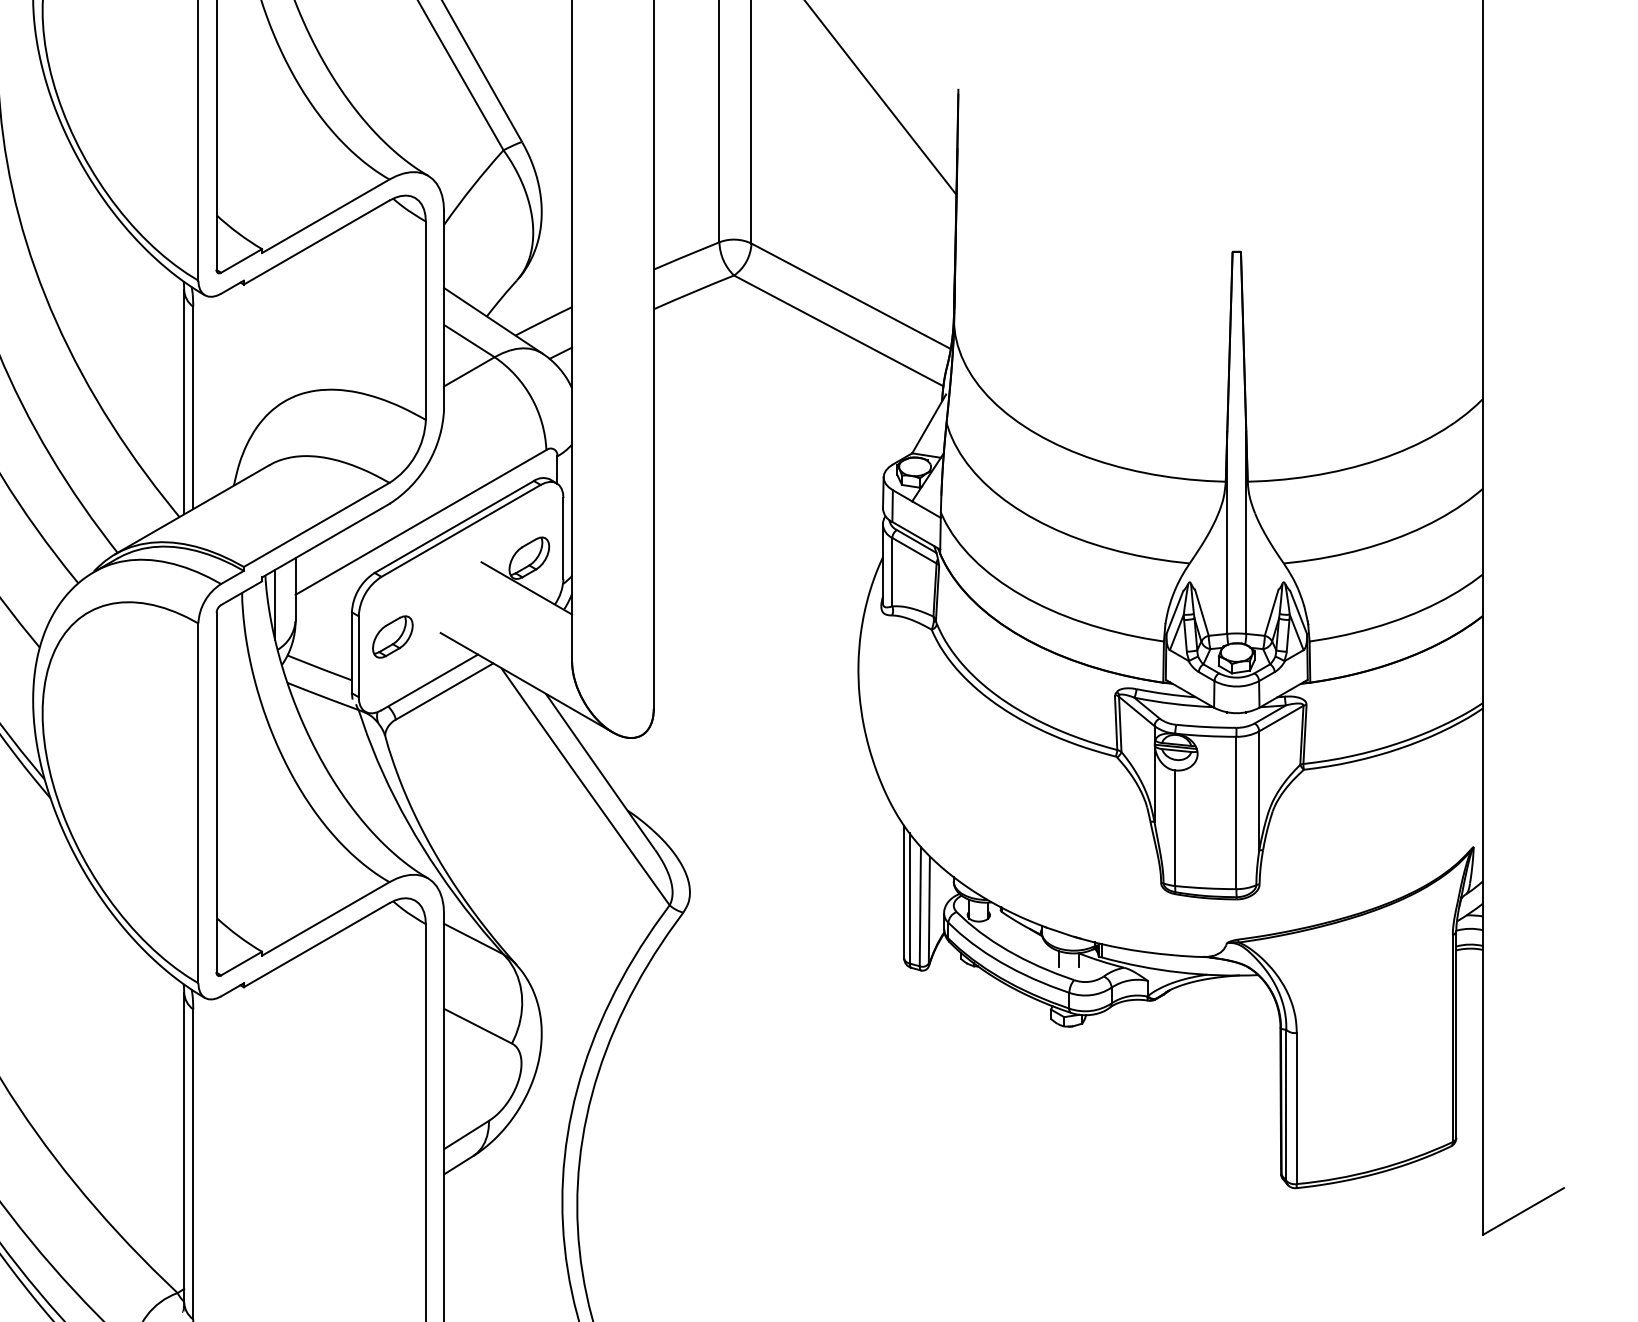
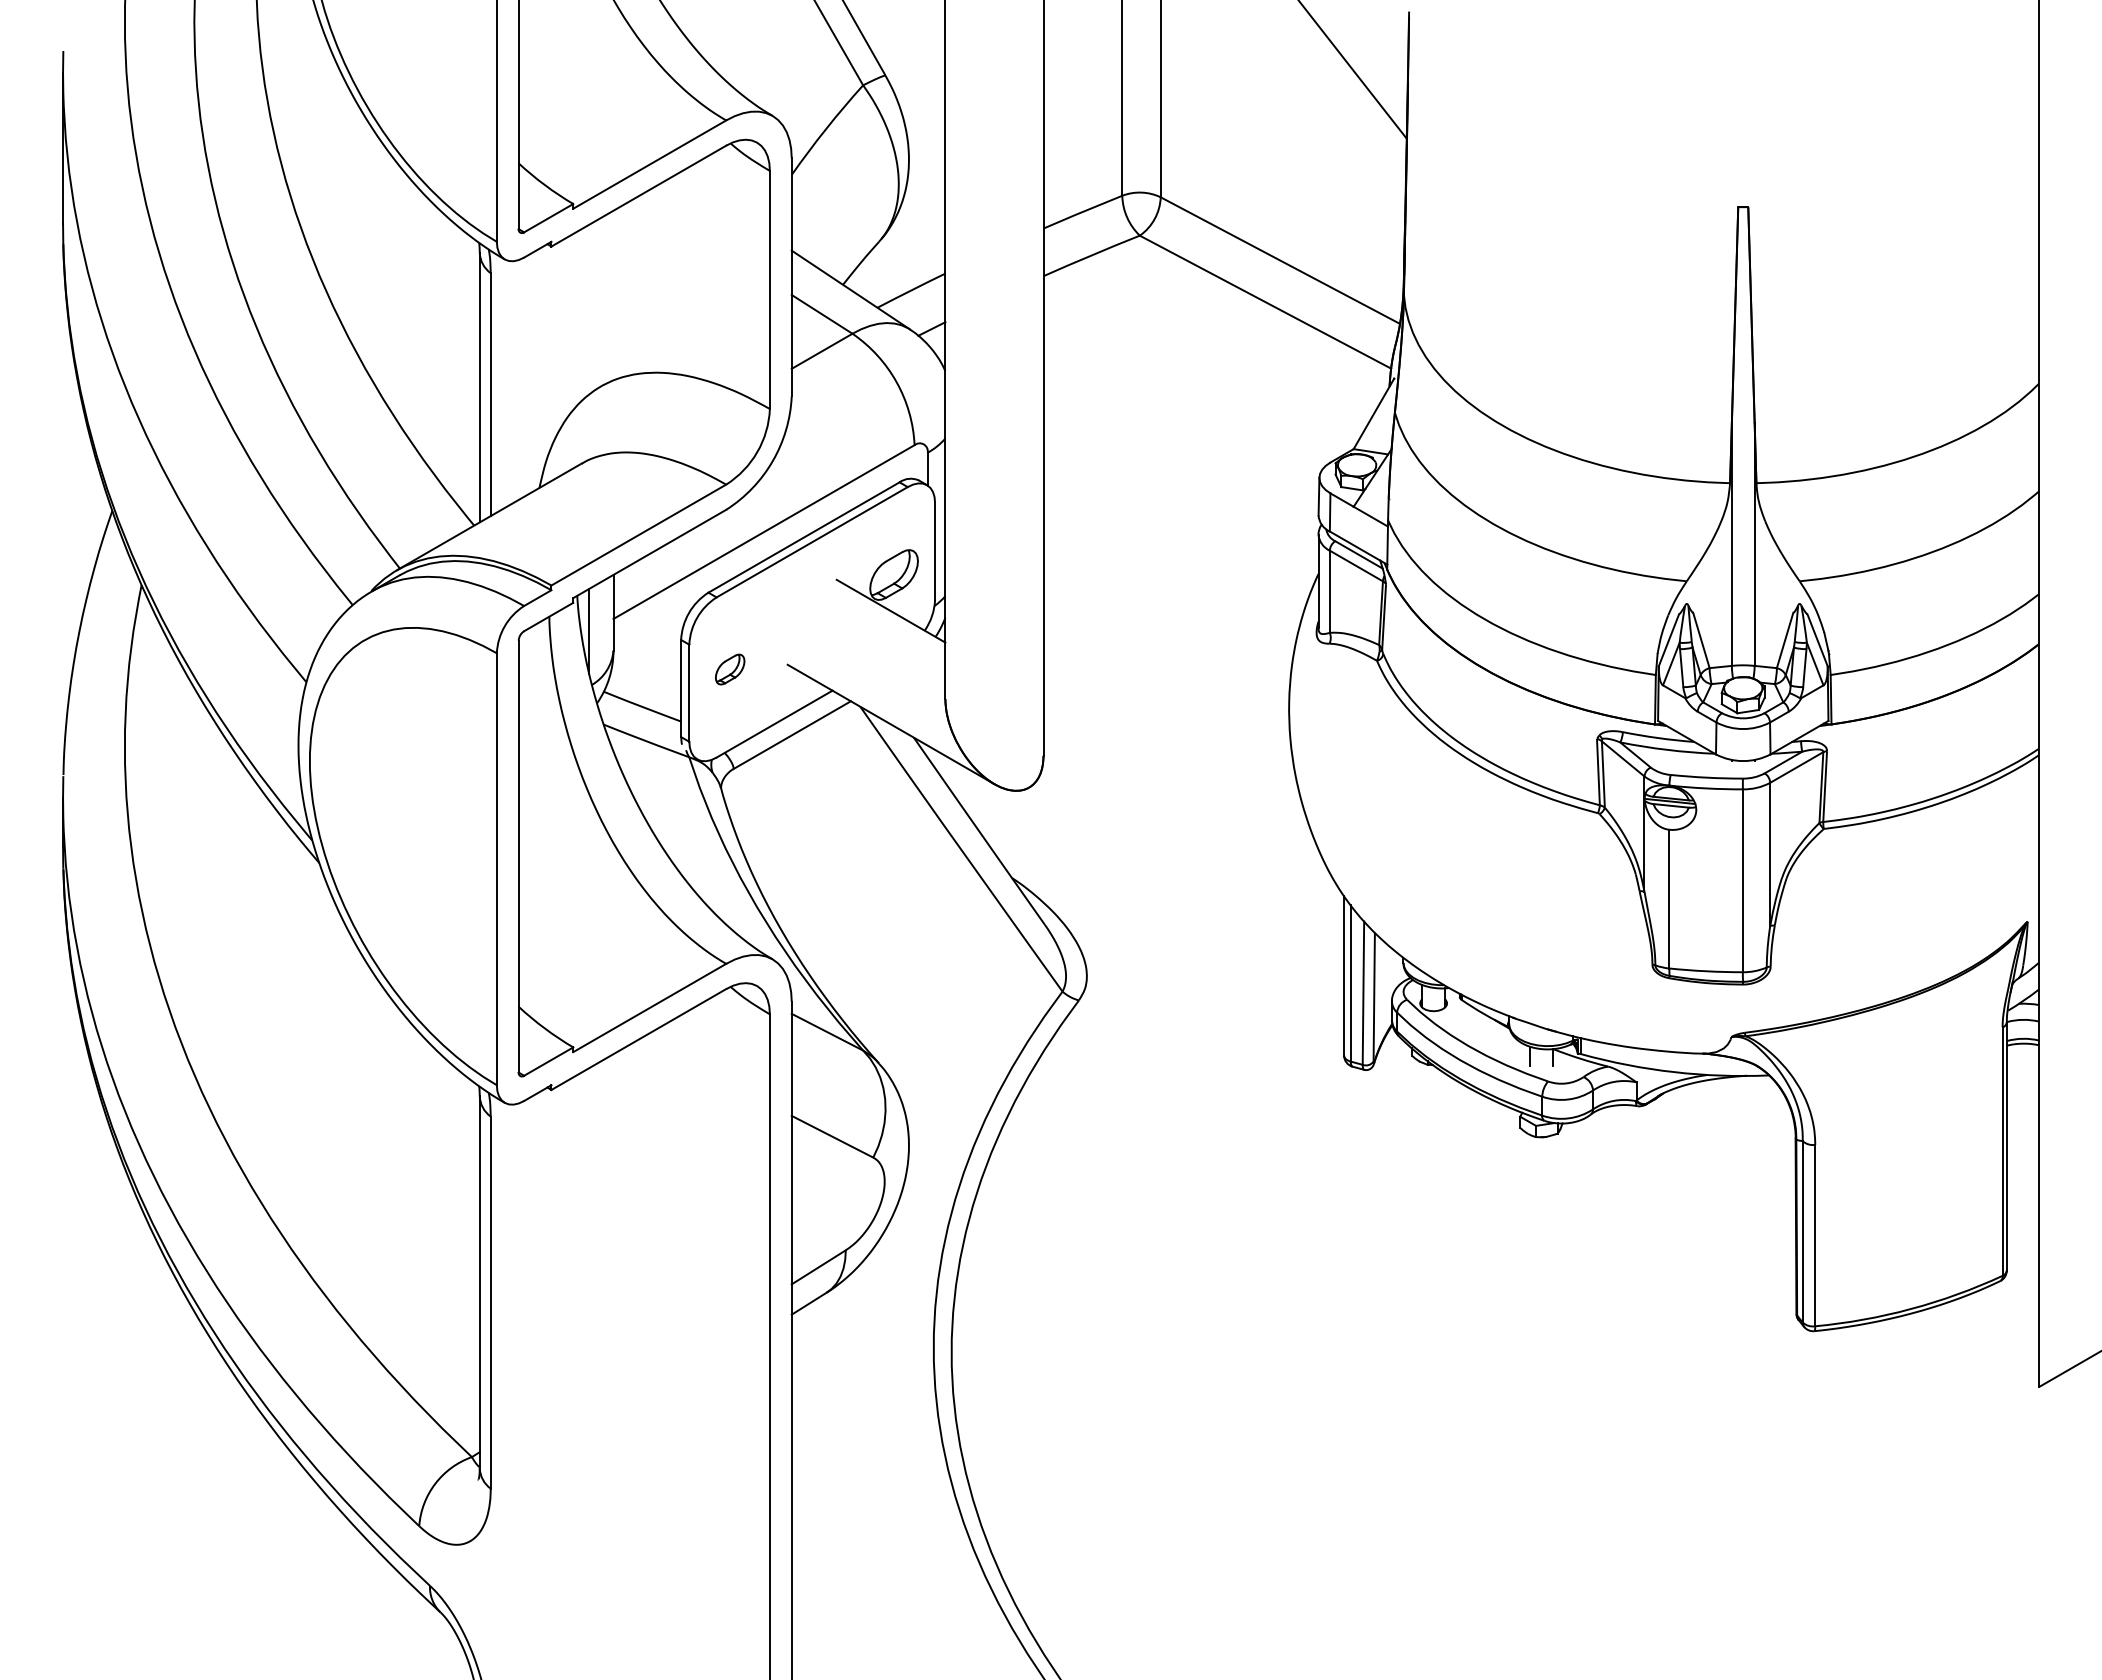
part: (392, 636) -> (729, 669), size x0.6

